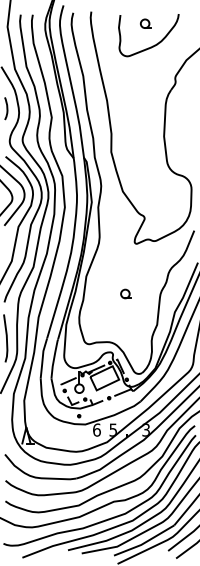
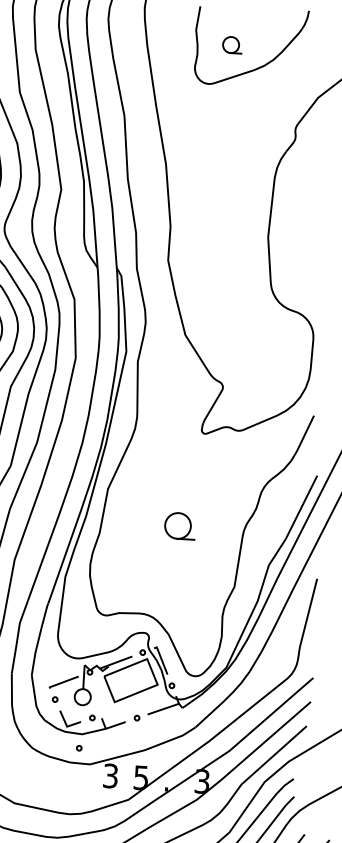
part: (145, 23) -> (231, 44), moved
part: (125, 293) -> (178, 525), size x1.6
text: (96, 429) -> (109, 774), 6 -> 3

